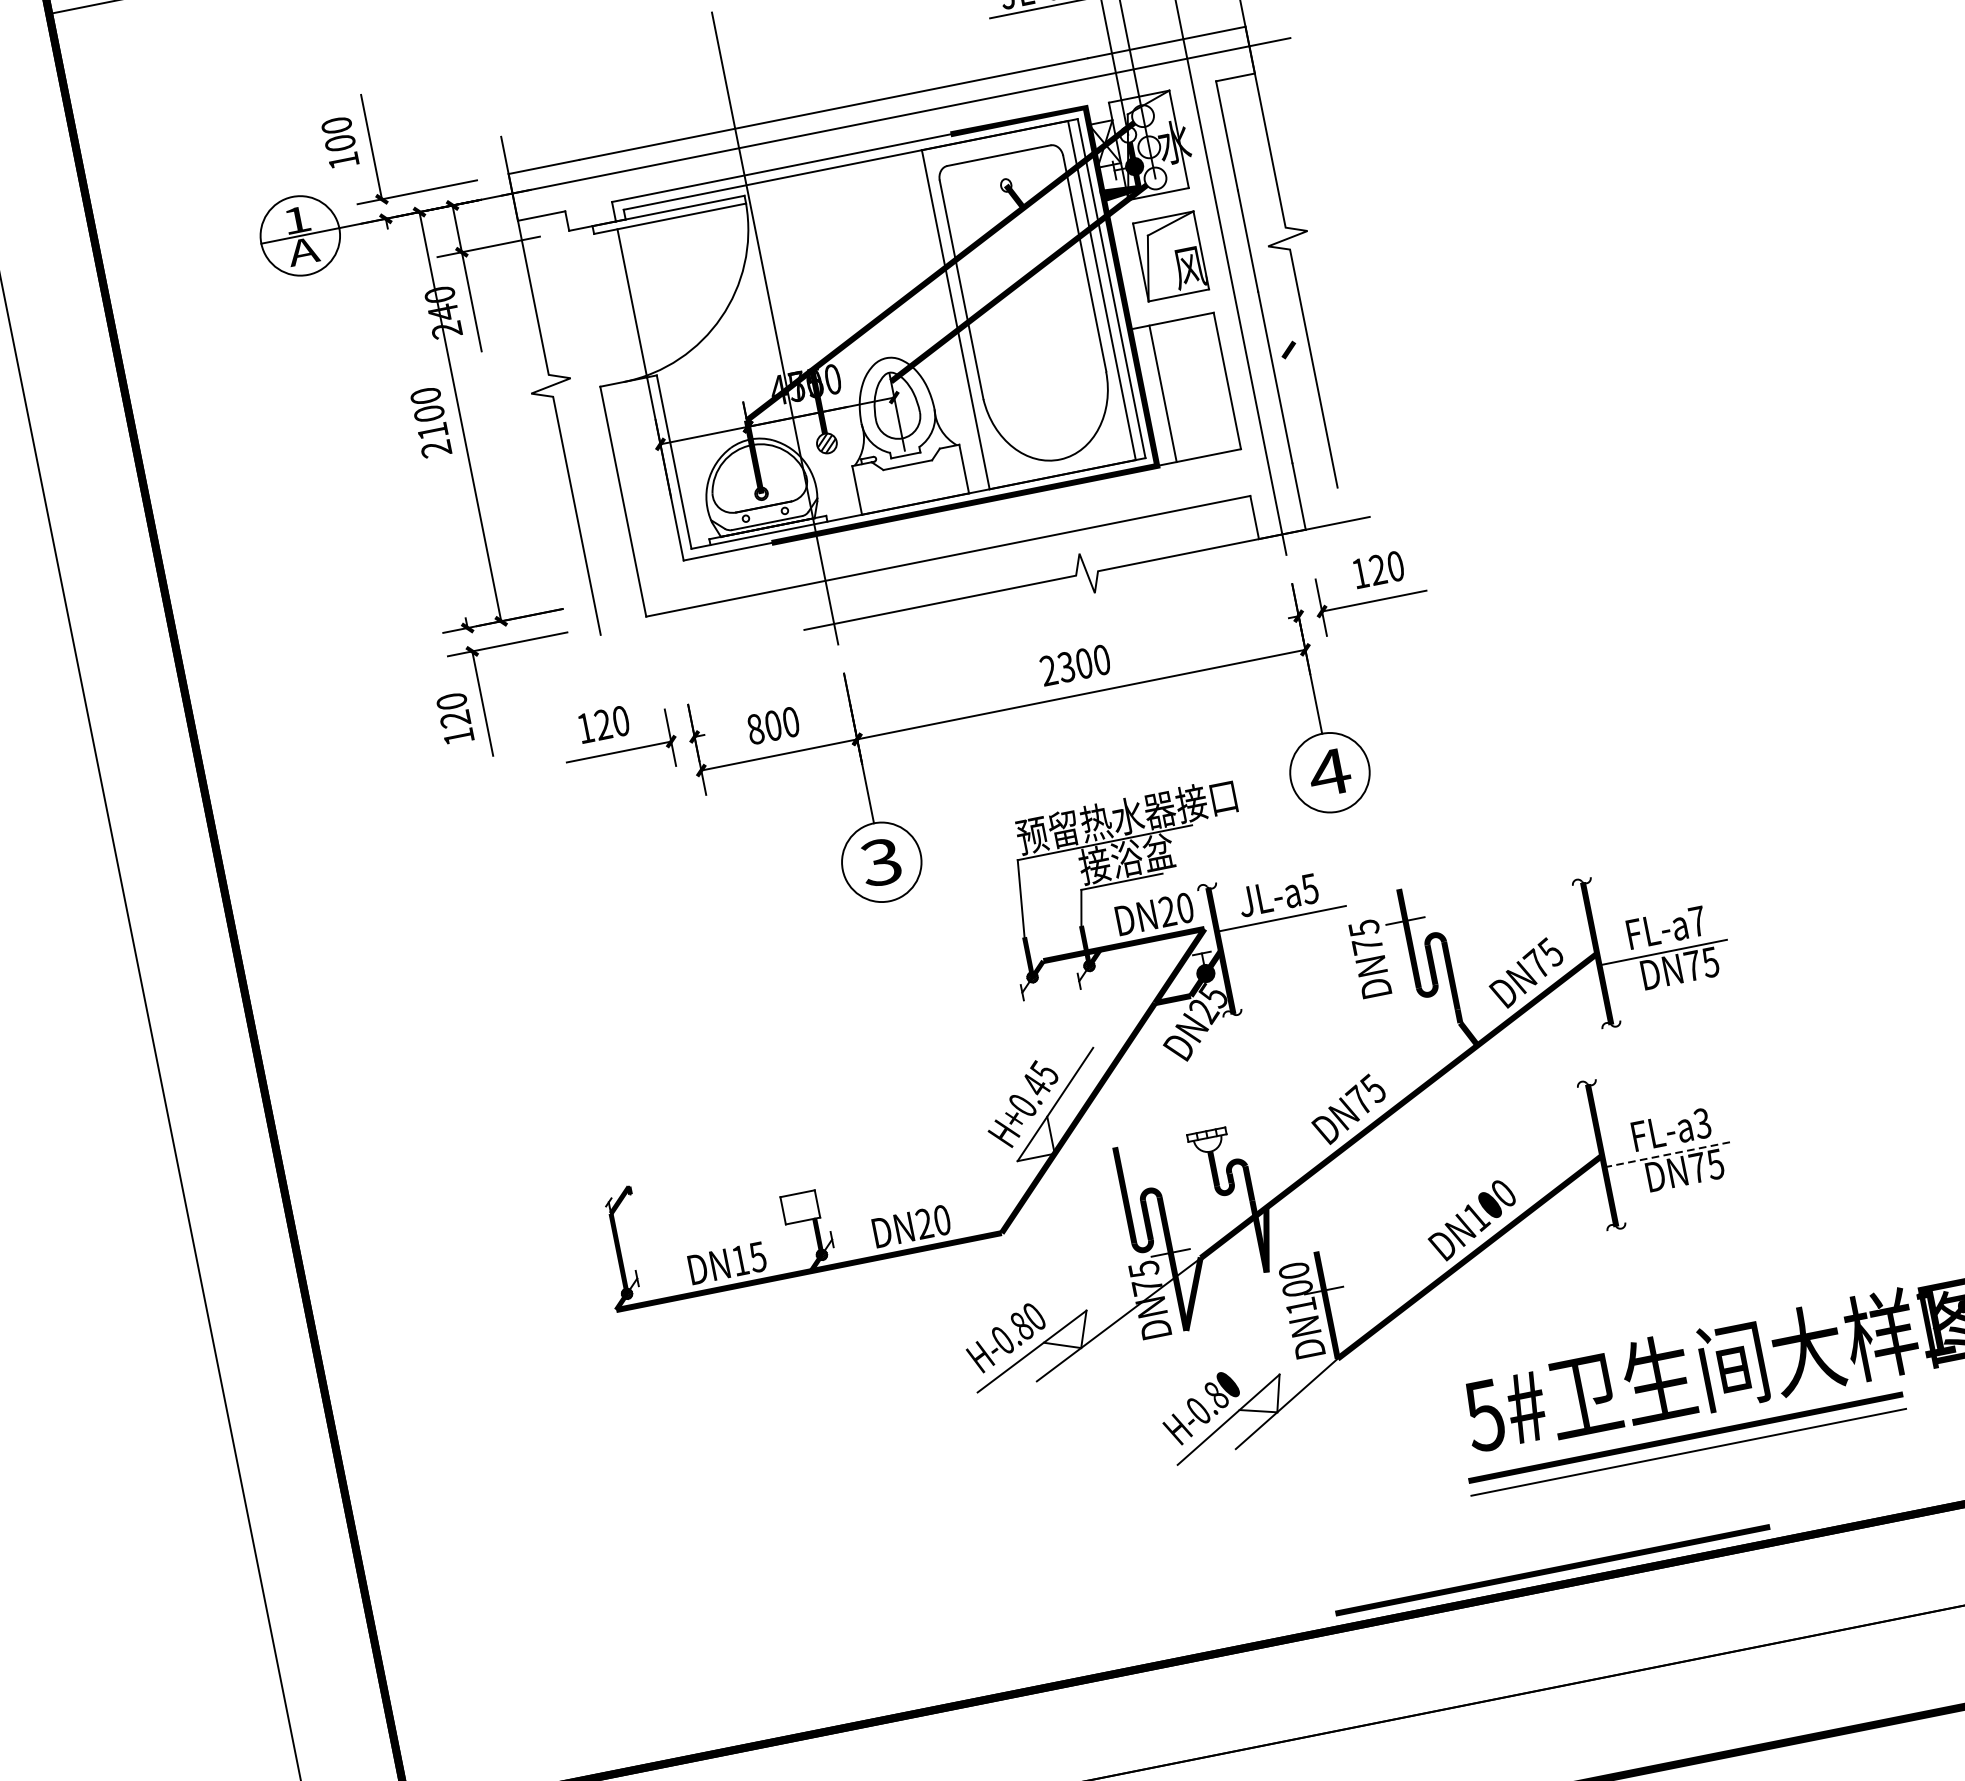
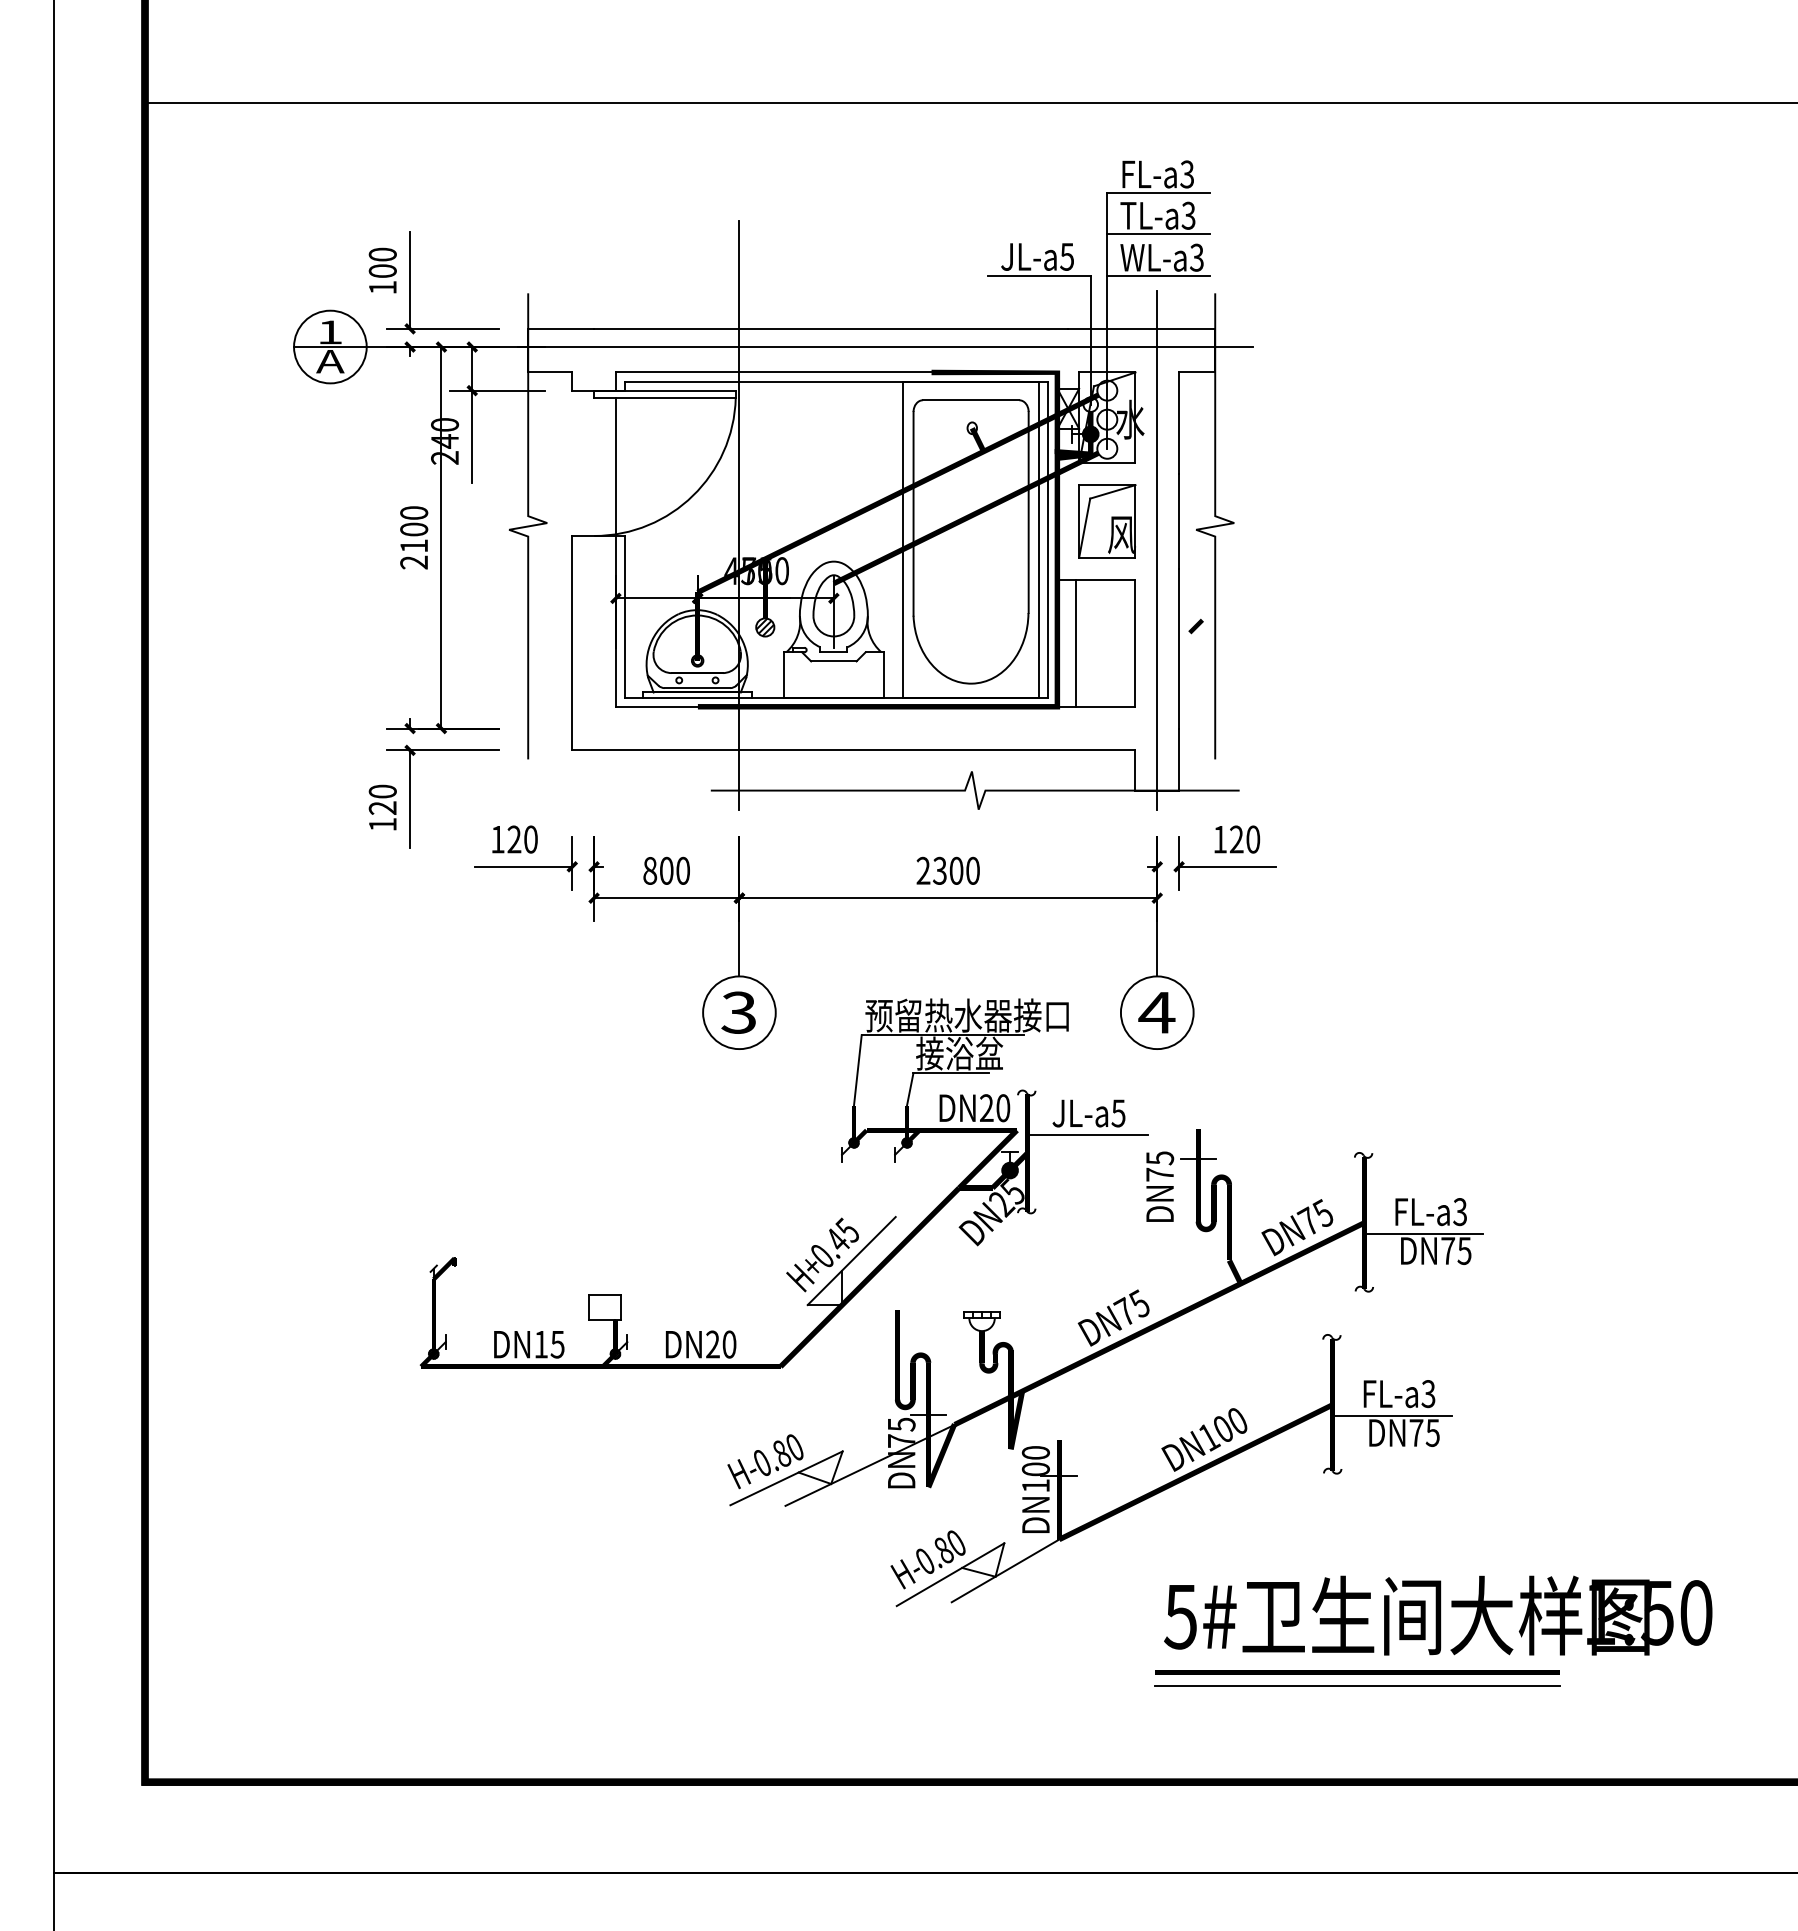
text: (1697, 921) -> (1460, 1212), FL-a7 -> FL-a3
line: (1668, 1154) -> (1392, 1415), dashed -> solid
line: (1553, 1569) -> (1214, 1767), removed

